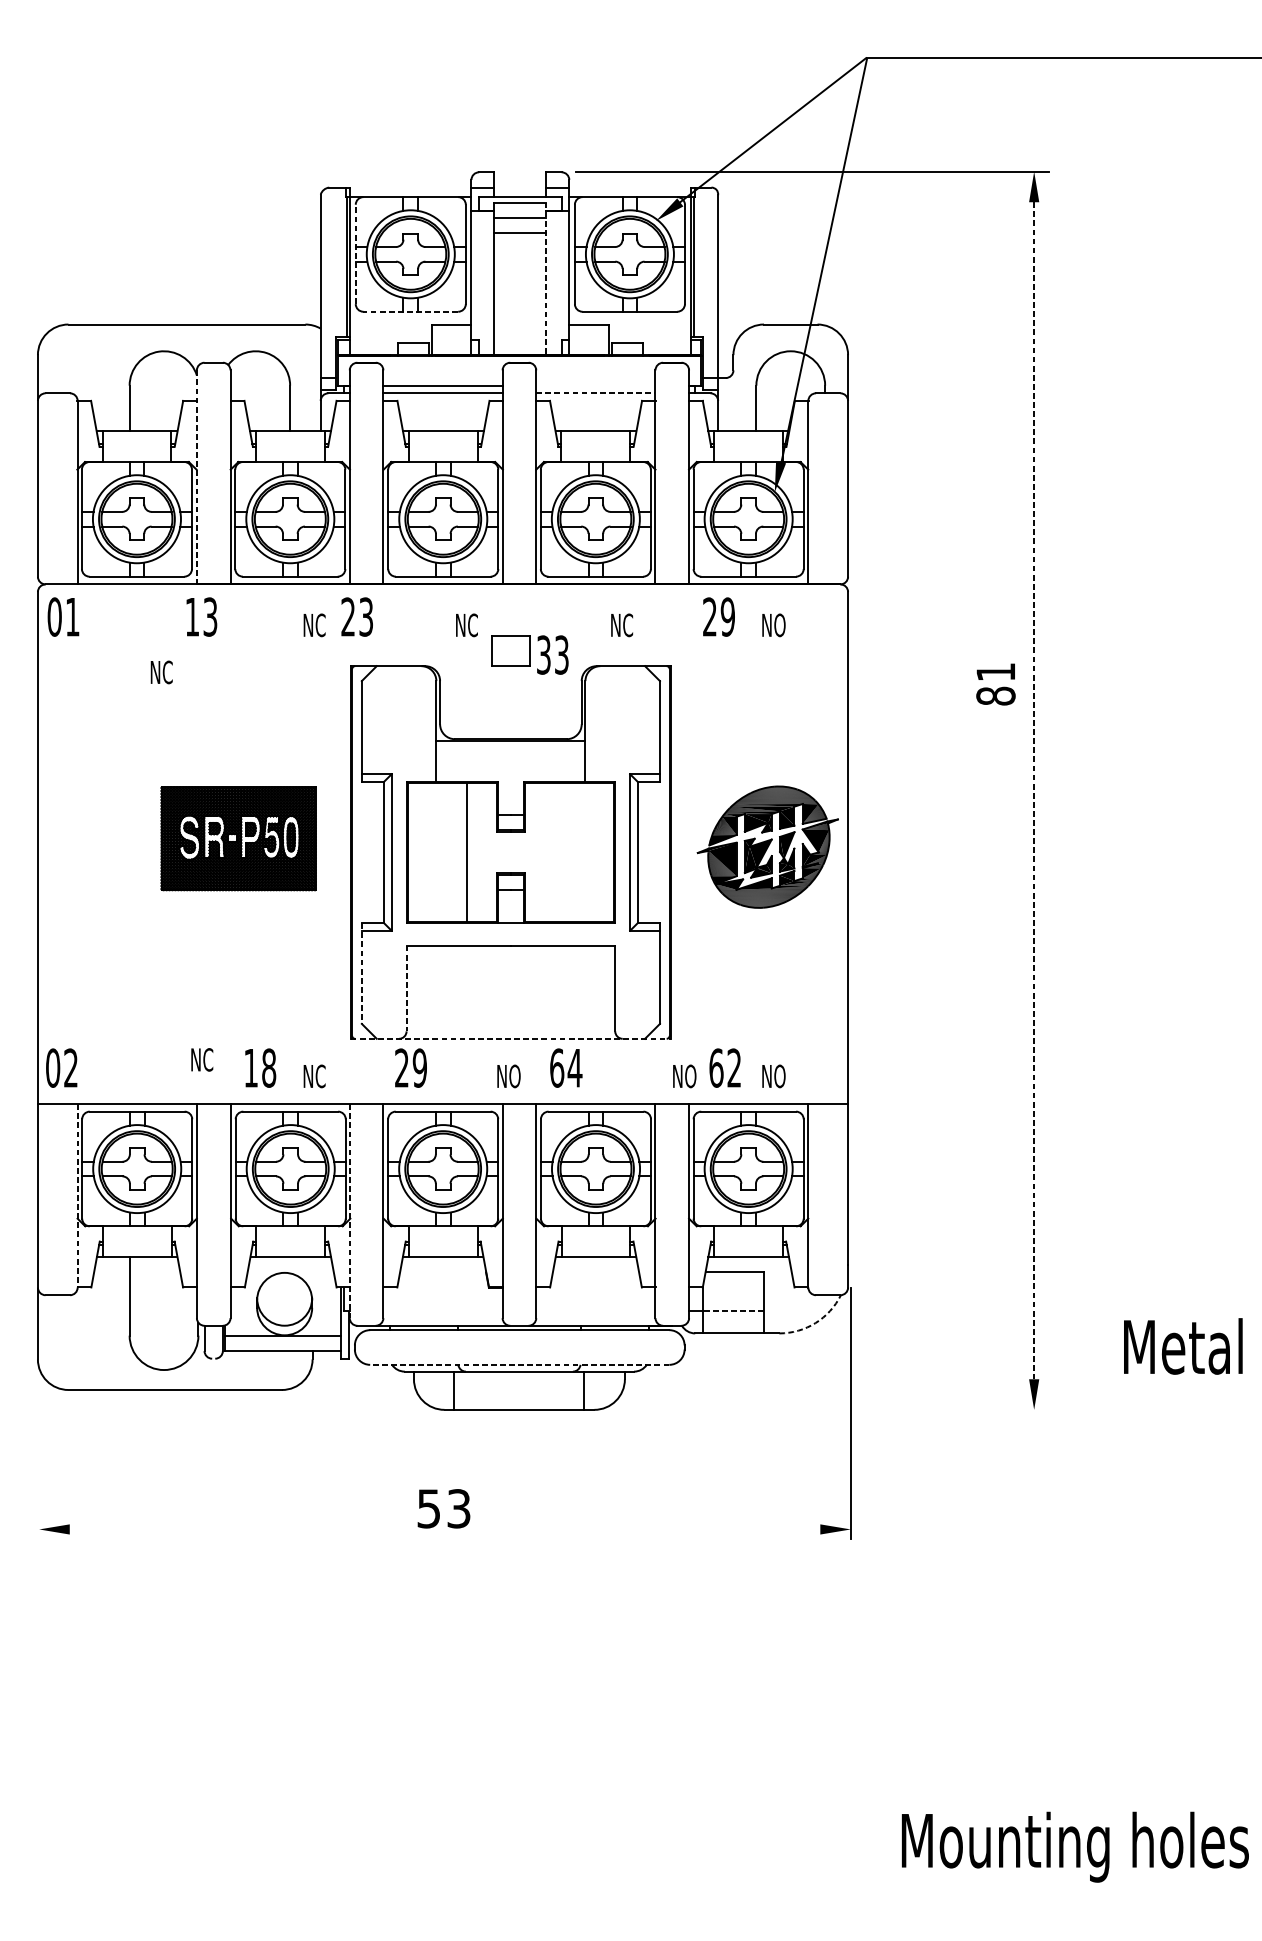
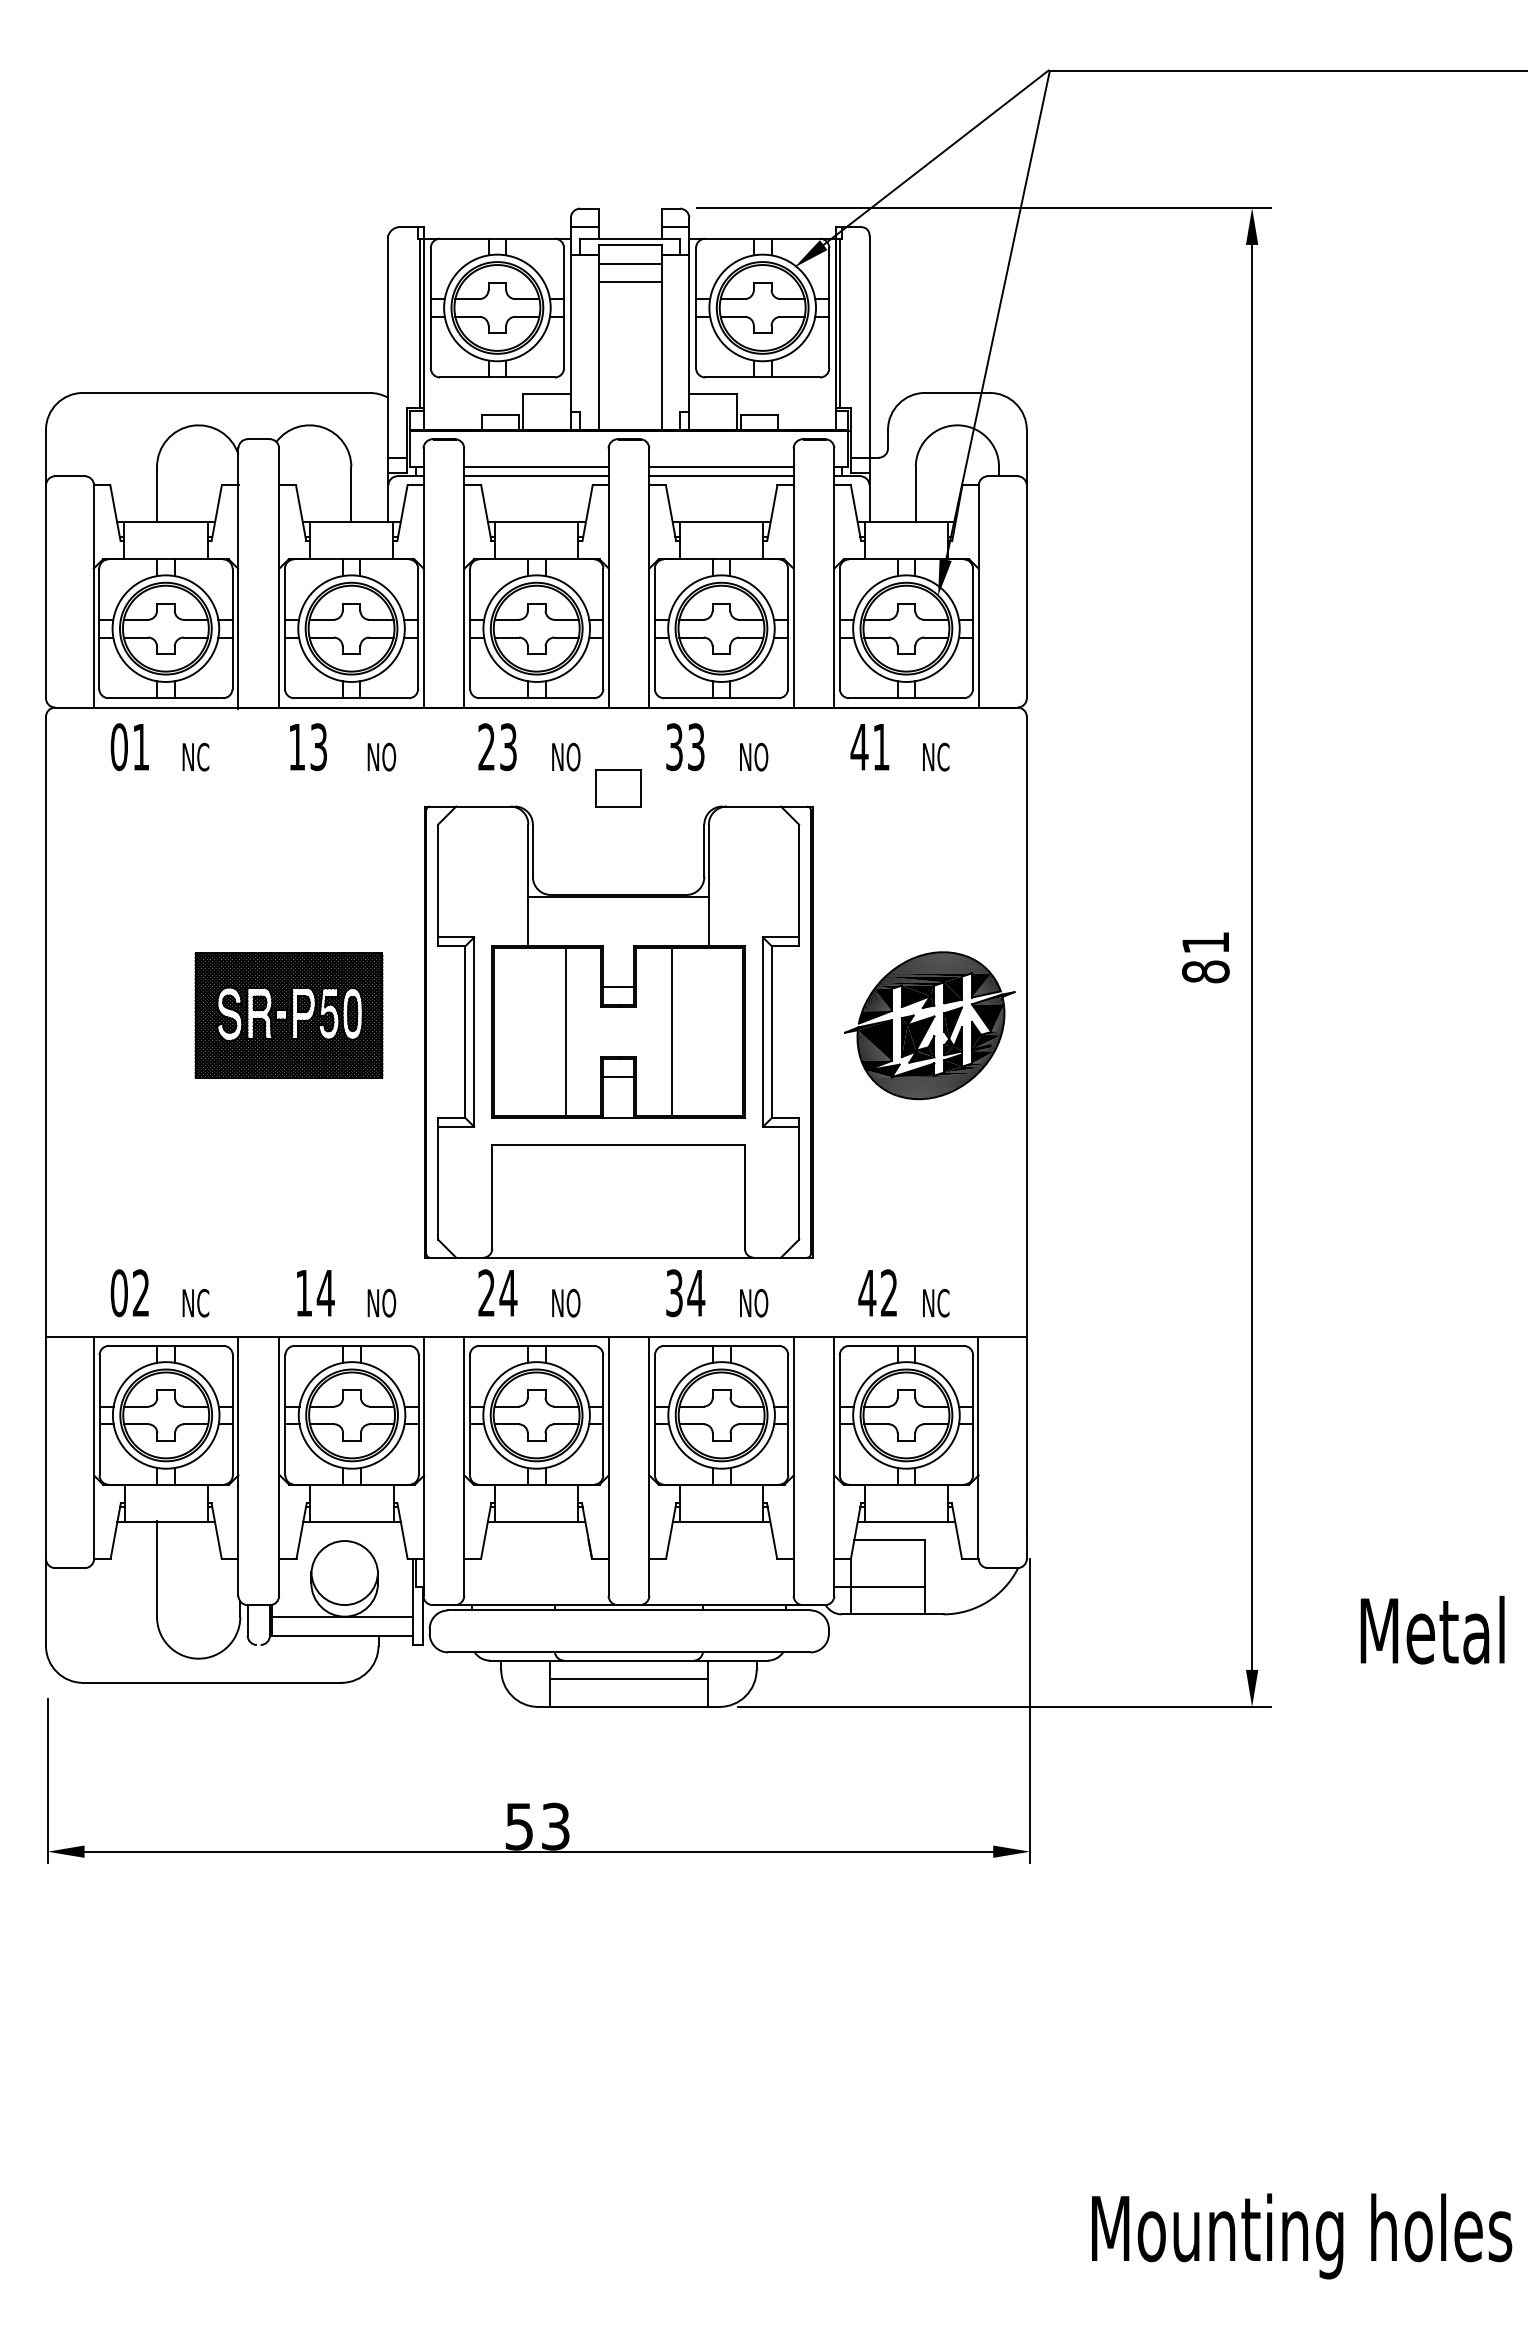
line: (355, 253) -> (430, 307), dashed -> solid
line: (546, 279) -> (661, 338), dashed -> solid
line: (410, 311) -> (496, 377), dashed -> solid
line: (595, 385) -> (721, 466), added
line: (595, 393) -> (721, 476), dashed -> solid
line: (196, 478) -> (238, 579), dashed -> solid
text: (63, 617) -> (129, 747), moved
text: (201, 617) -> (308, 747), moved
text: (357, 617) -> (497, 747), moved
text: (718, 617) -> (869, 747), 29 -> 41
text: (323, 625) -> (391, 757), NC -> NO
text: (475, 625) -> (575, 757), NC -> NO
text: (630, 625) -> (763, 757), NC -> NO
text: (781, 625) -> (946, 757), NO -> NC
text: (552, 655) -> (685, 747), moved
text: (161, 671) -> (195, 756), moved
text: (995, 684) -> (1205, 957), moved
line: (1034, 790) -> (1252, 957), dashed -> solid
line: (554, 852) -> (671, 1032), added
line: (362, 973) -> (438, 1178), dashed -> solid
line: (406, 988) -> (492, 1196), dashed -> solid
line: (510, 1038) -> (618, 1257), dashed -> solid
text: (201, 1060) -> (195, 1303), moved
text: (61, 1068) -> (129, 1293), moved
text: (268, 1068) -> (325, 1293), 18 -> 14
text: (419, 1068) -> (508, 1293), 29 -> 24
text: (557, 1068) -> (674, 1293), 64 -> 34
text: (716, 1068) -> (867, 1293), 62 -> 42
text: (509, 1075) -> (566, 1302), moved
text: (685, 1075) -> (754, 1302), moved
text: (323, 1076) -> (391, 1303), NC -> NO
text: (781, 1076) -> (946, 1303), NO -> NC
line: (77, 1195) -> (94, 1447), dashed -> solid
line: (349, 1211) -> (423, 1466), dashed -> solid
line: (733, 1310) -> (887, 1586), dashed -> solid
arc: (815, 1322) -> (987, 1601), dashed -> solid
line: (519, 1364) -> (628, 1652), dashed -> solid
line: (519, 1387) -> (628, 1679), added
line: (829, 1409) -> (1004, 1706), added
line: (39, 1470) -> (47, 1780), added
line: (444, 1529) -> (538, 1851), added

